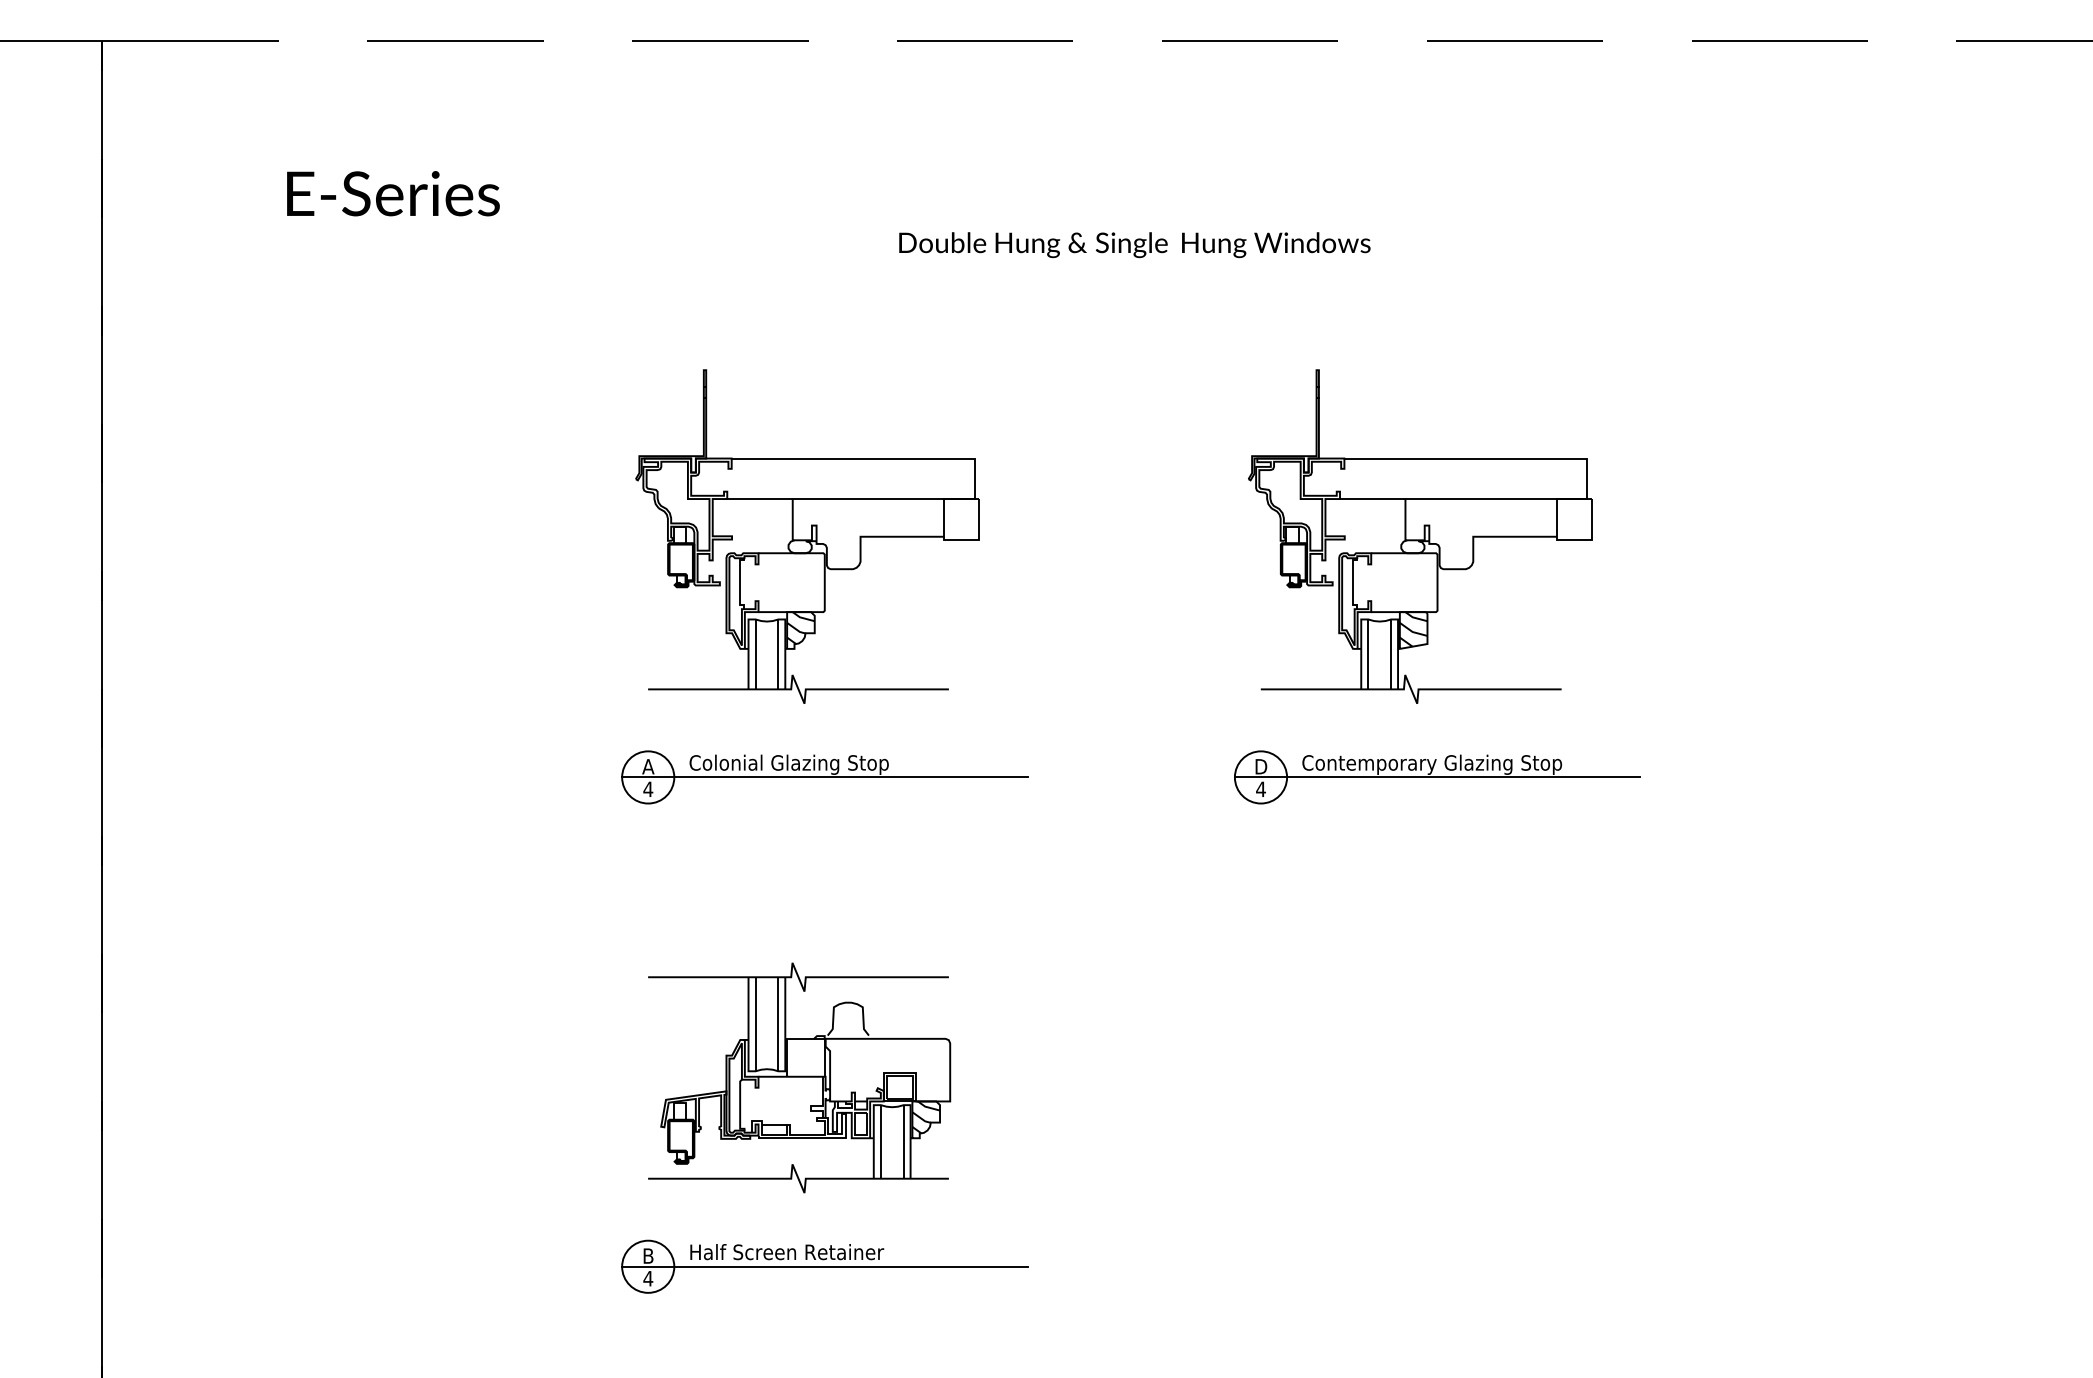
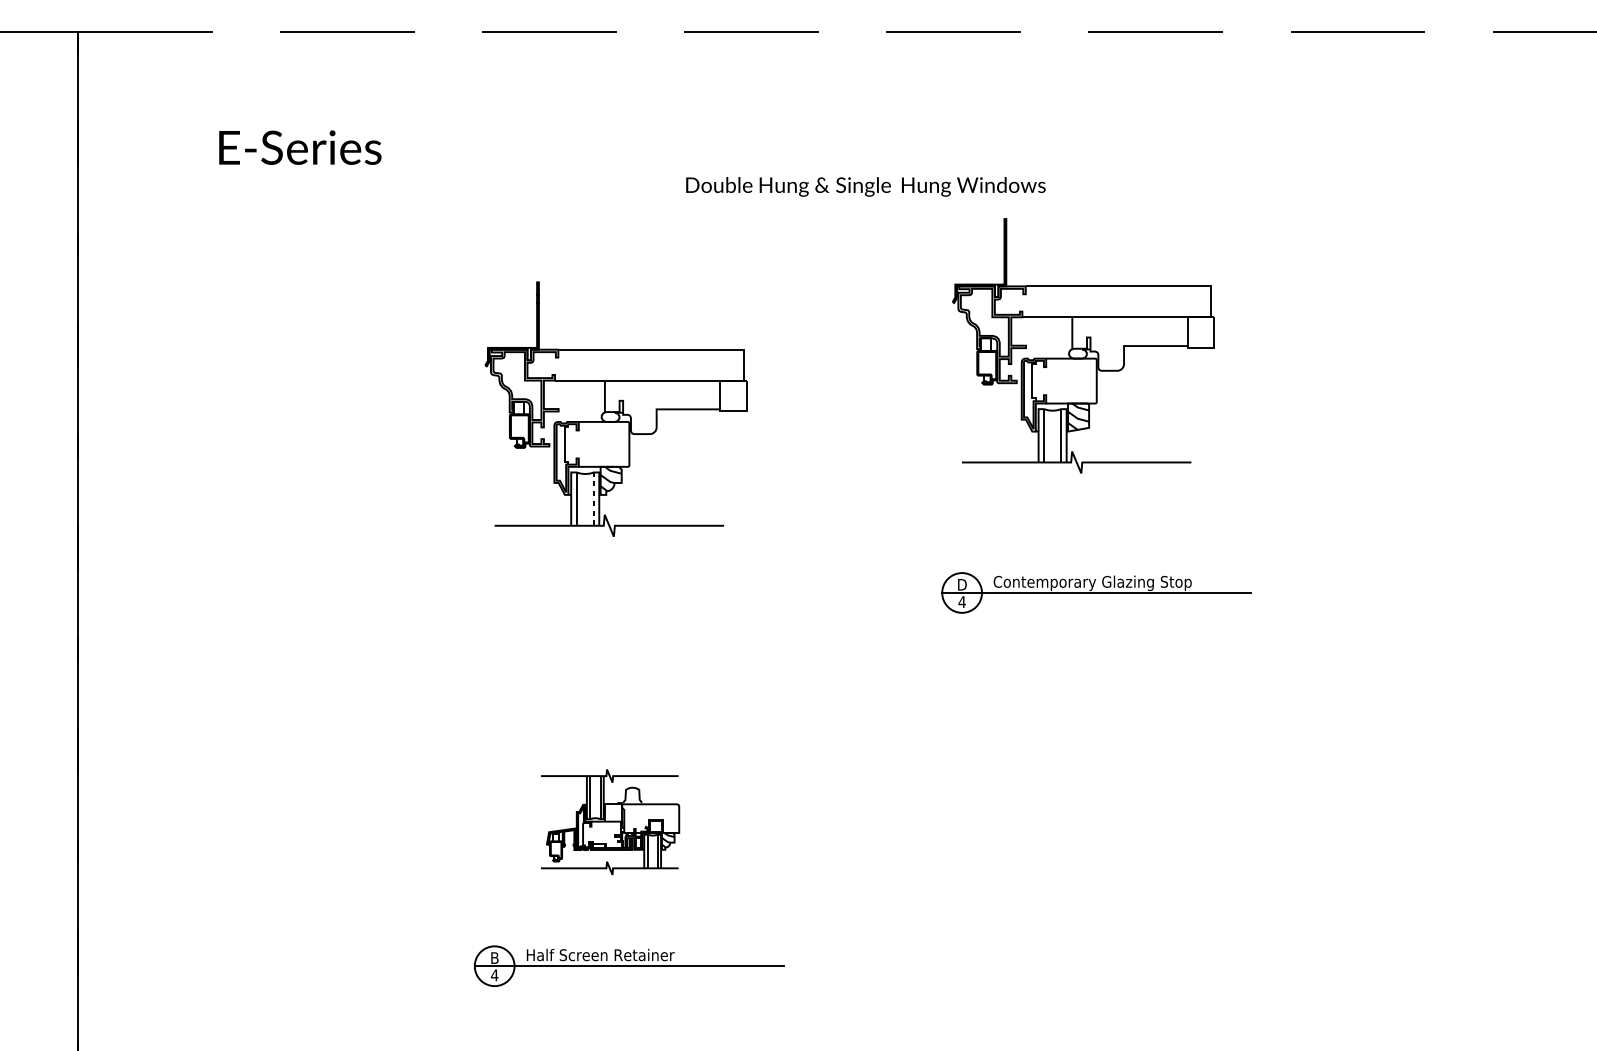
part: (1420, 536) -> (1083, 345), moved
line: (778, 654) -> (594, 499), solid -> dashed
part: (824, 777) -> (629, 593), removed
part: (799, 1077) -> (610, 821), size x0.6

